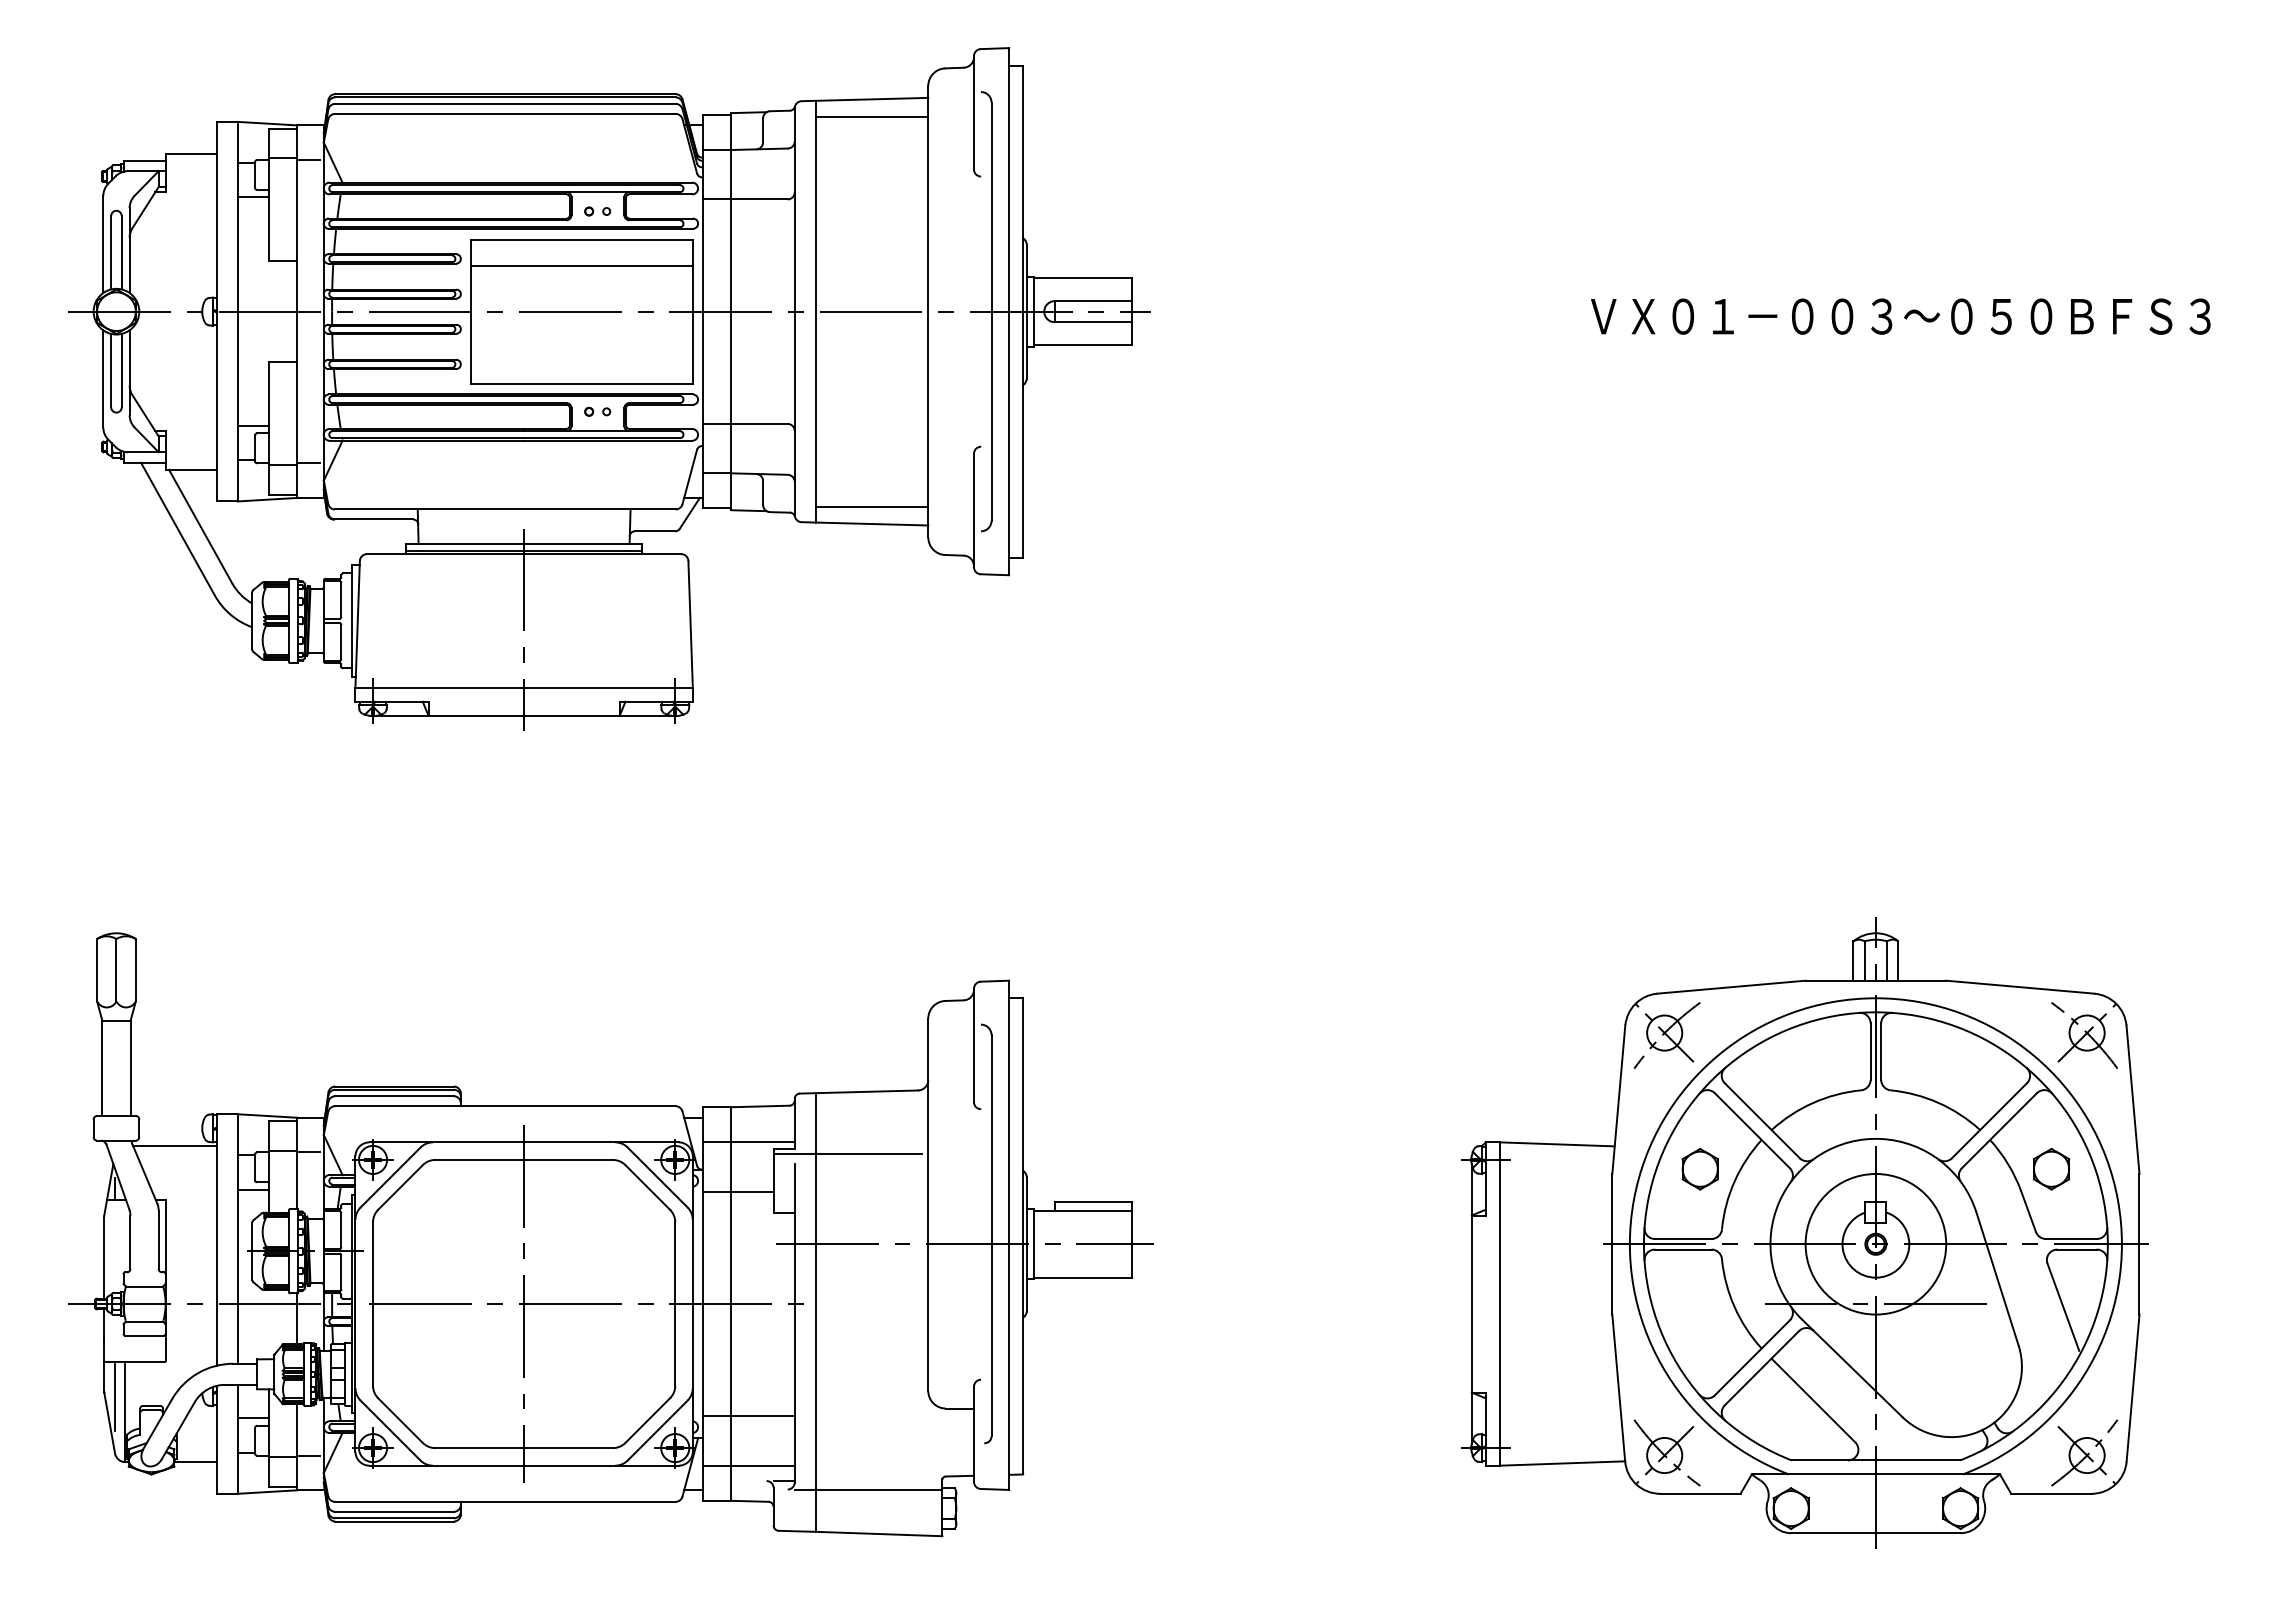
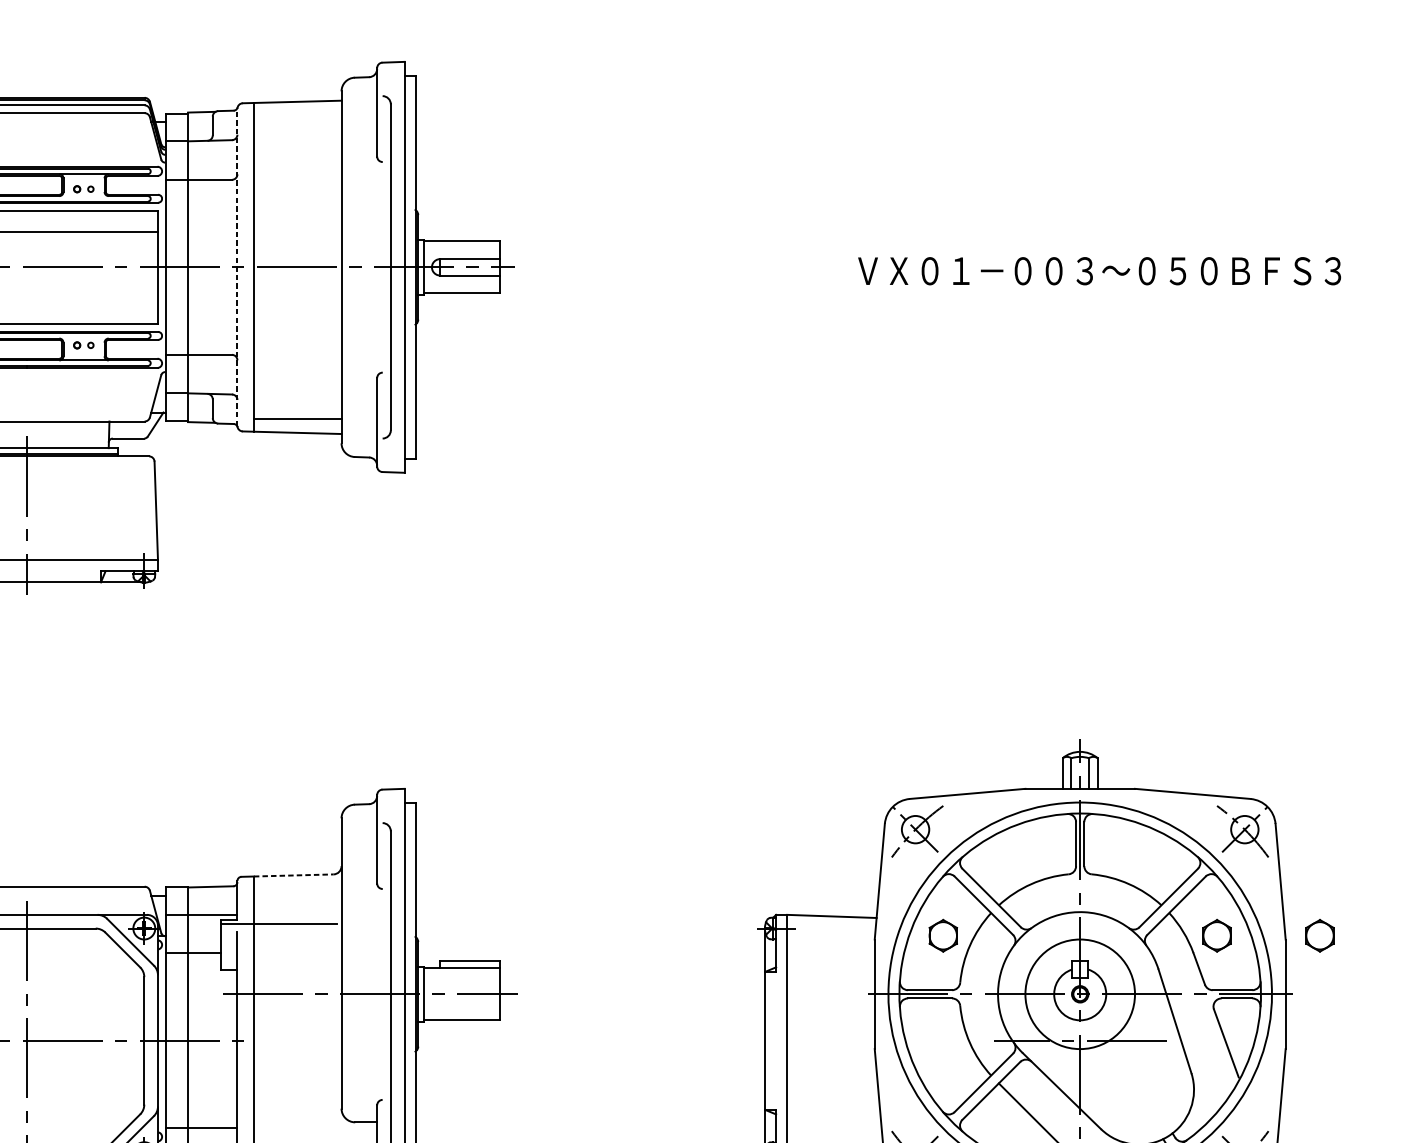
line: (871, 116) -> (297, 115), removed
line: (794, 311) -> (237, 267), solid -> dashed
line: (867, 1091) -> (294, 875), solid -> dashed
part: (2183, 1168) -> (1319, 935), added

